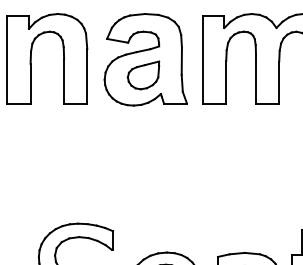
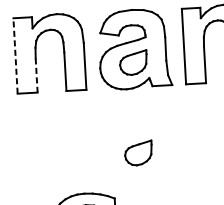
line: (7, 59) -> (15, 55), solid -> dashed
line: (30, 83) -> (36, 75), solid -> dashed
part: (143, 180) -> (138, 153), added

